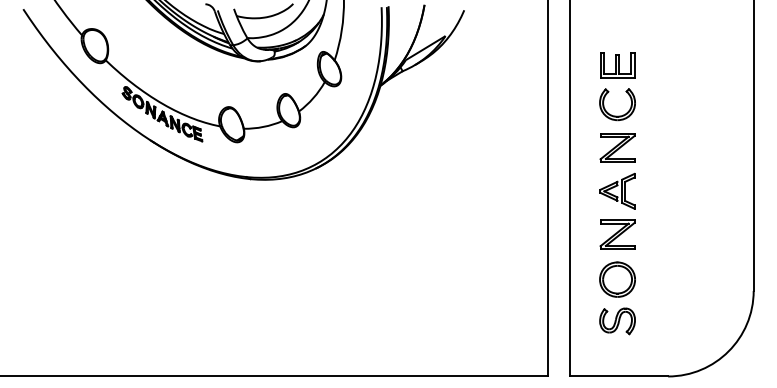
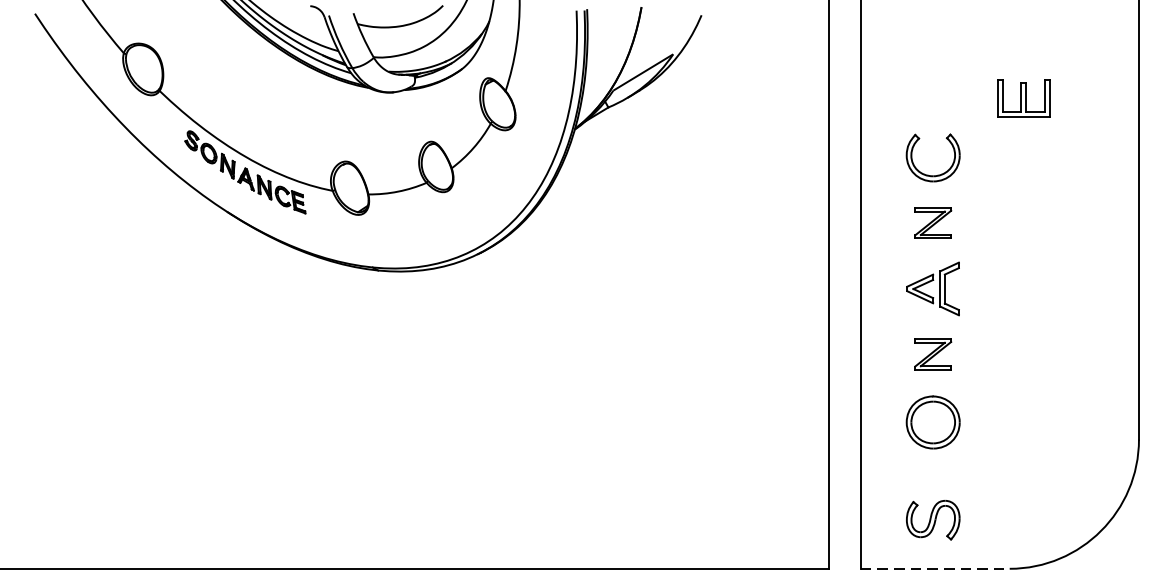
part: (617, 65) -> (1023, 98), moved
part: (617, 147) -> (933, 222), size x0.7
part: (617, 234) -> (933, 354), size x0.7
part: (617, 321) -> (933, 520), moved
line: (619, 376) -> (936, 568), solid -> dashed

